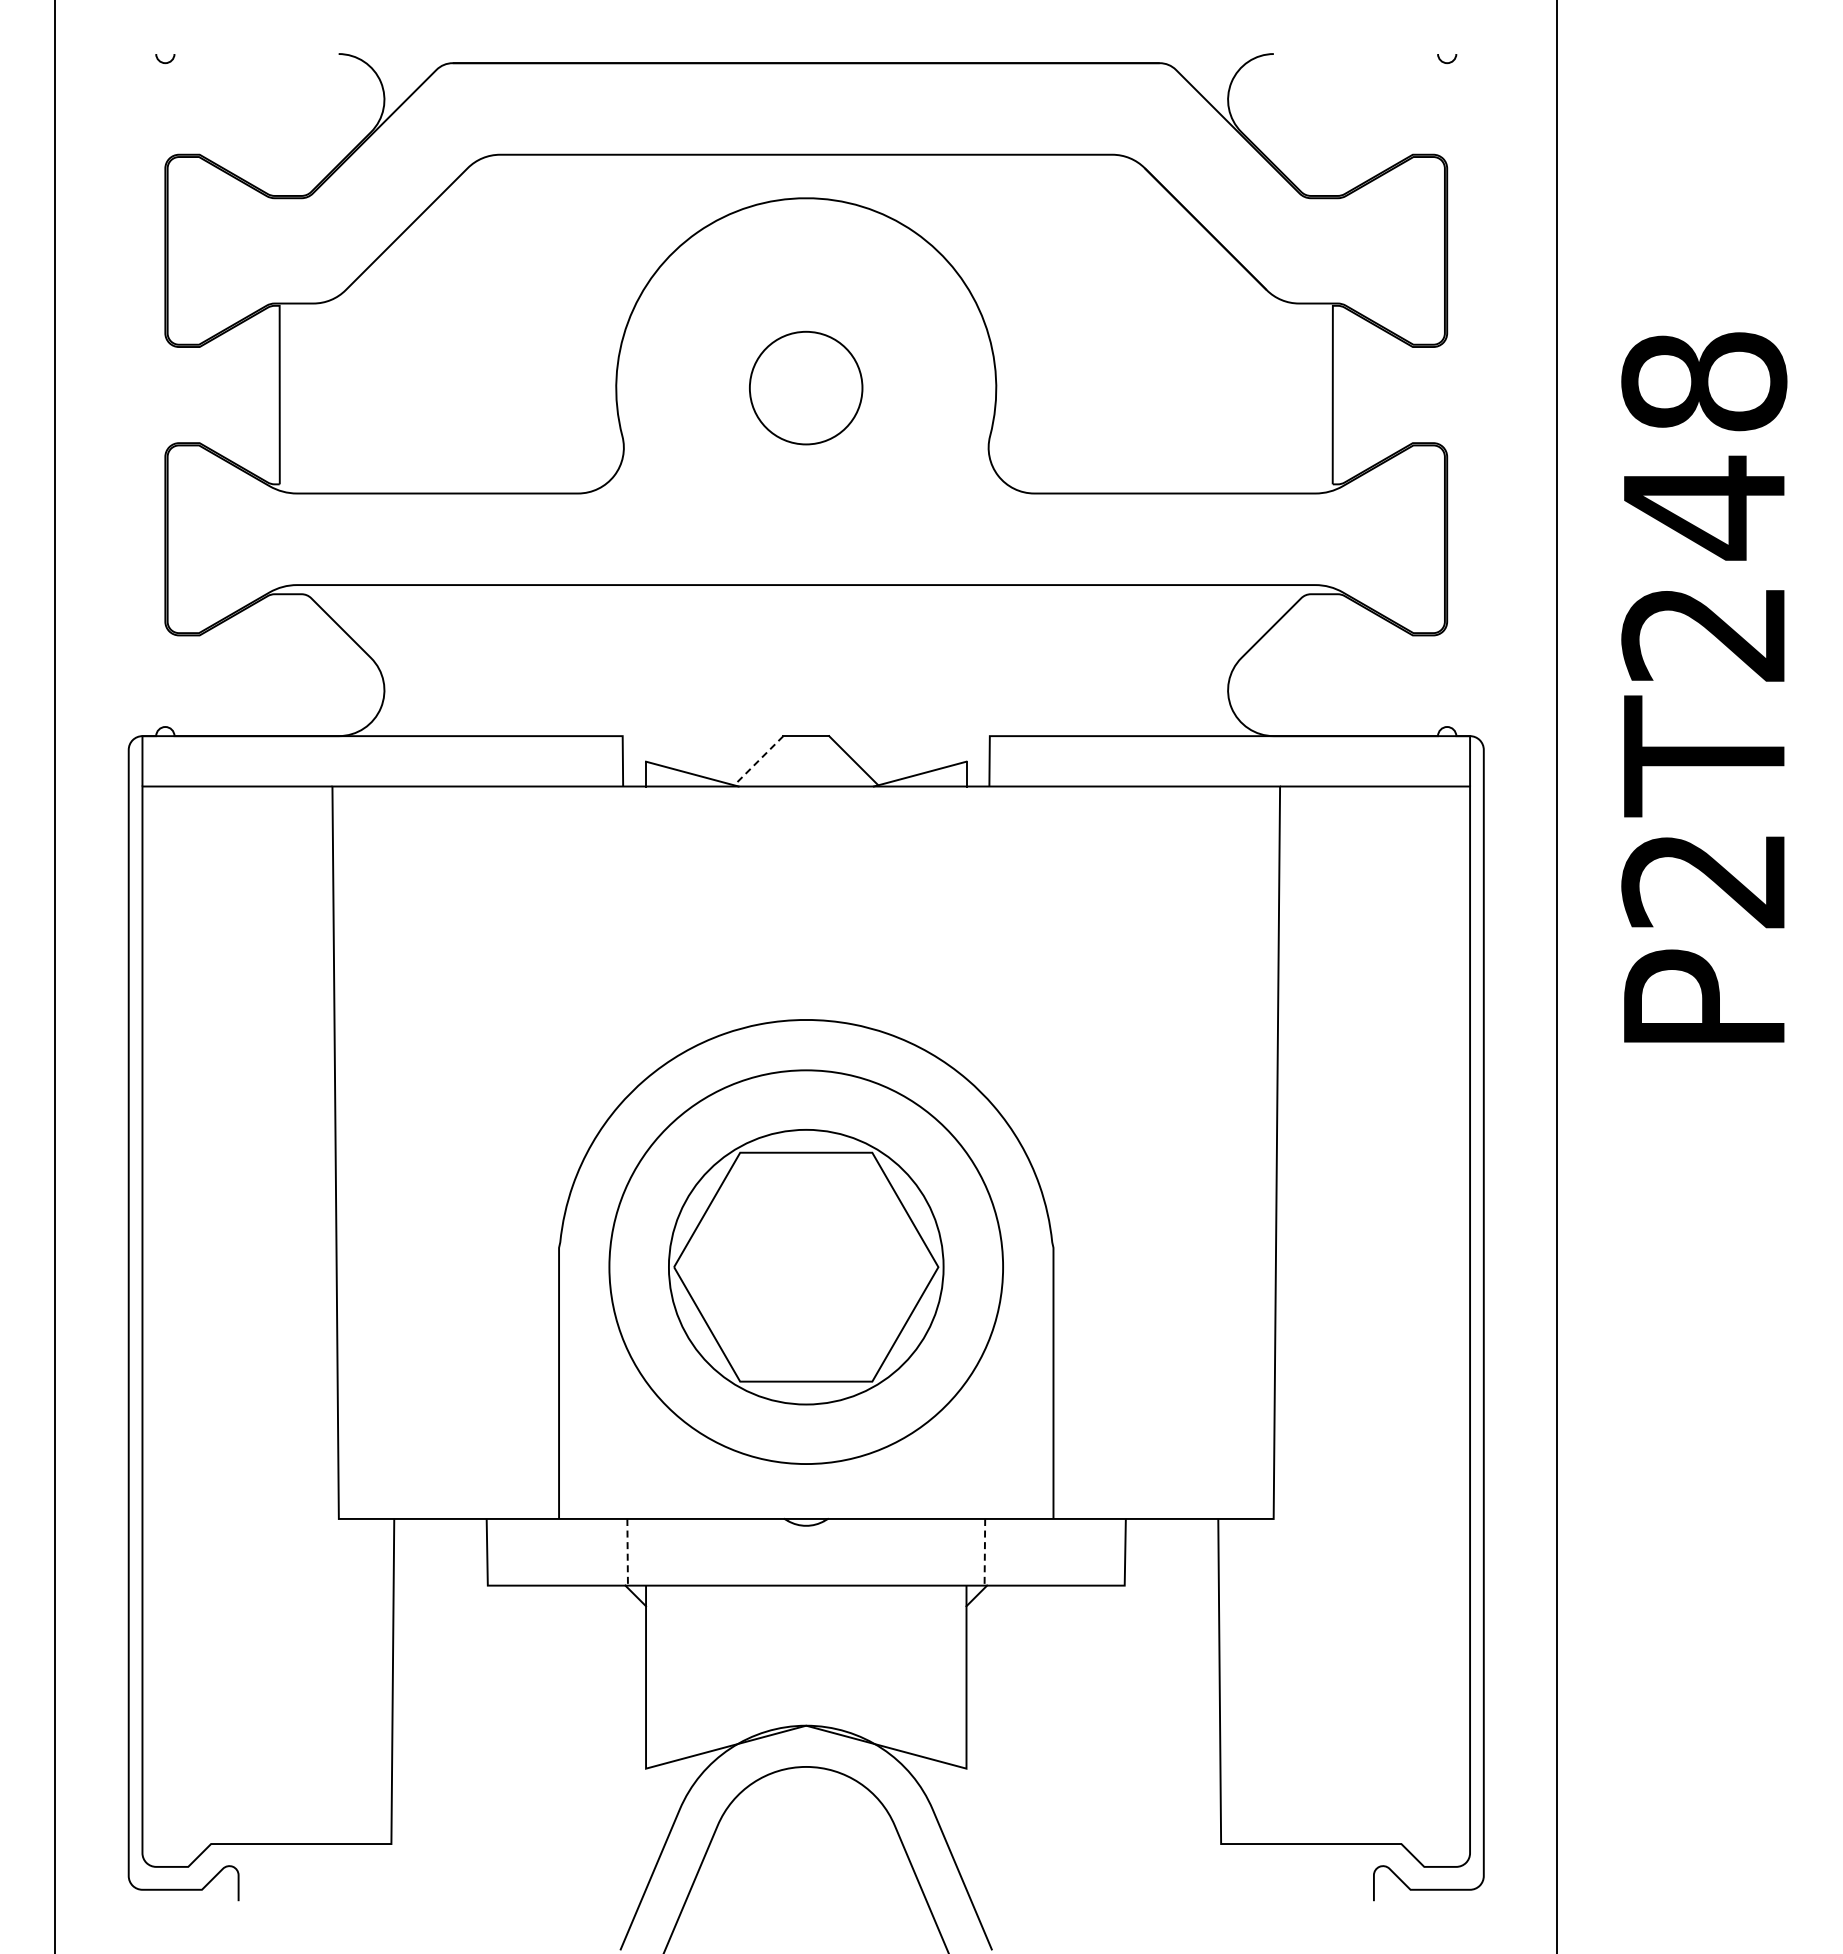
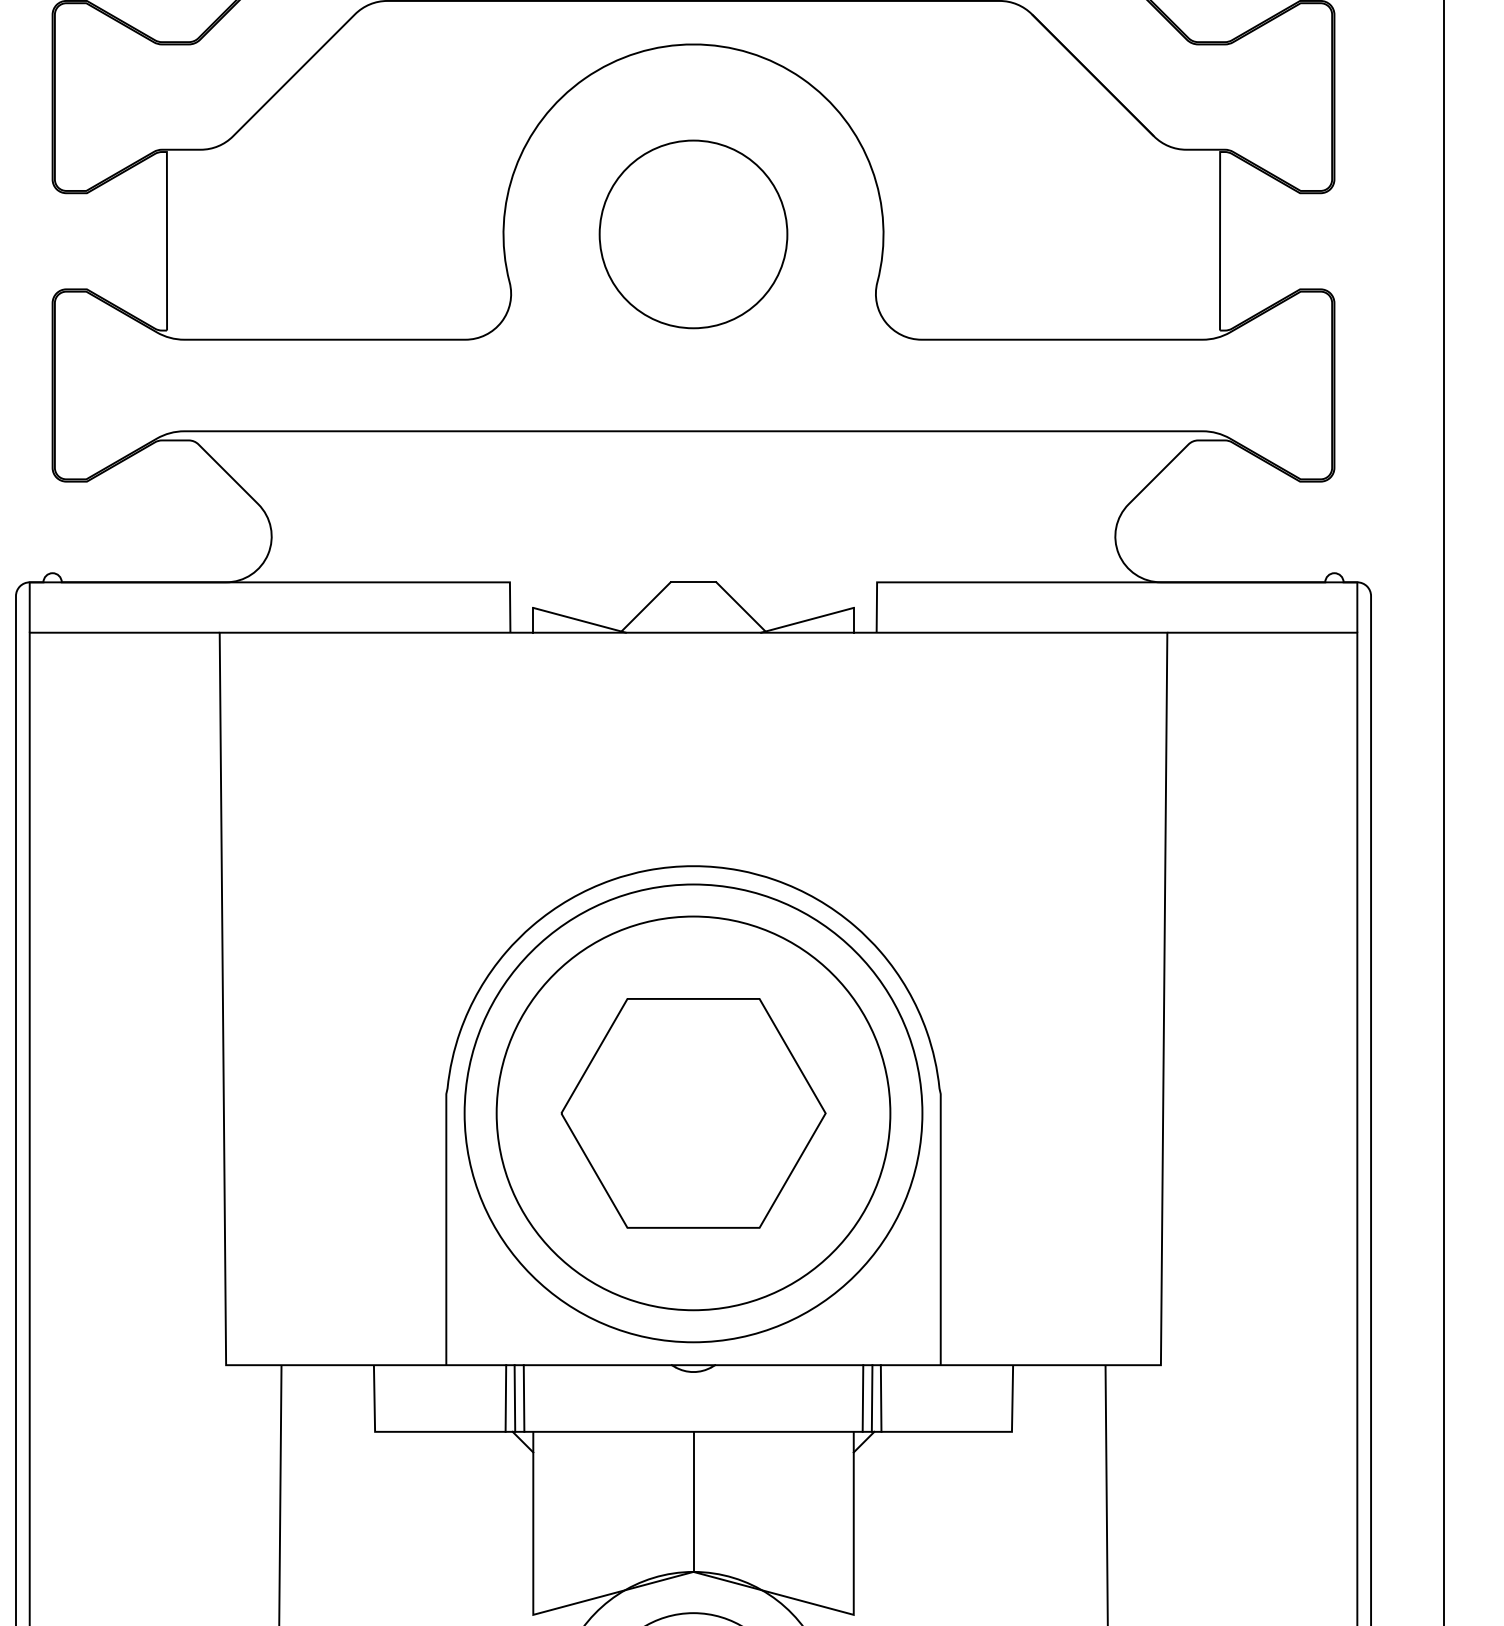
circle: (805, 387) -> (692, 233), size x1.67
line: (758, 760) -> (645, 606), dashed -> solid
circle: (806, 1267) -> (693, 1113), size x1.67
line: (618, 1551) -> (505, 1397), added
line: (636, 1551) -> (523, 1397), added
line: (975, 1551) -> (862, 1397), added
line: (993, 1551) -> (880, 1397), added
line: (627, 1552) -> (514, 1398), dashed -> solid
line: (984, 1552) -> (871, 1398), dashed -> solid
line: (806, 1655) -> (693, 1501), added

